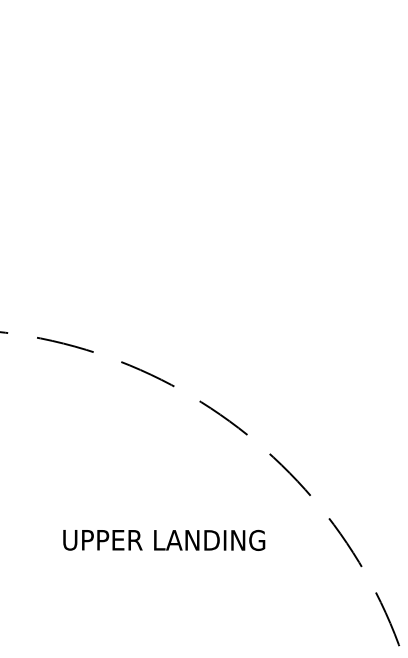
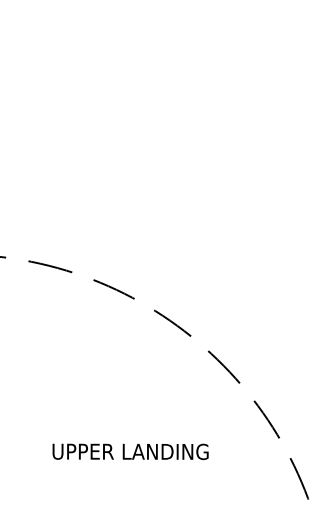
text: (164, 539) -> (130, 451), moved

